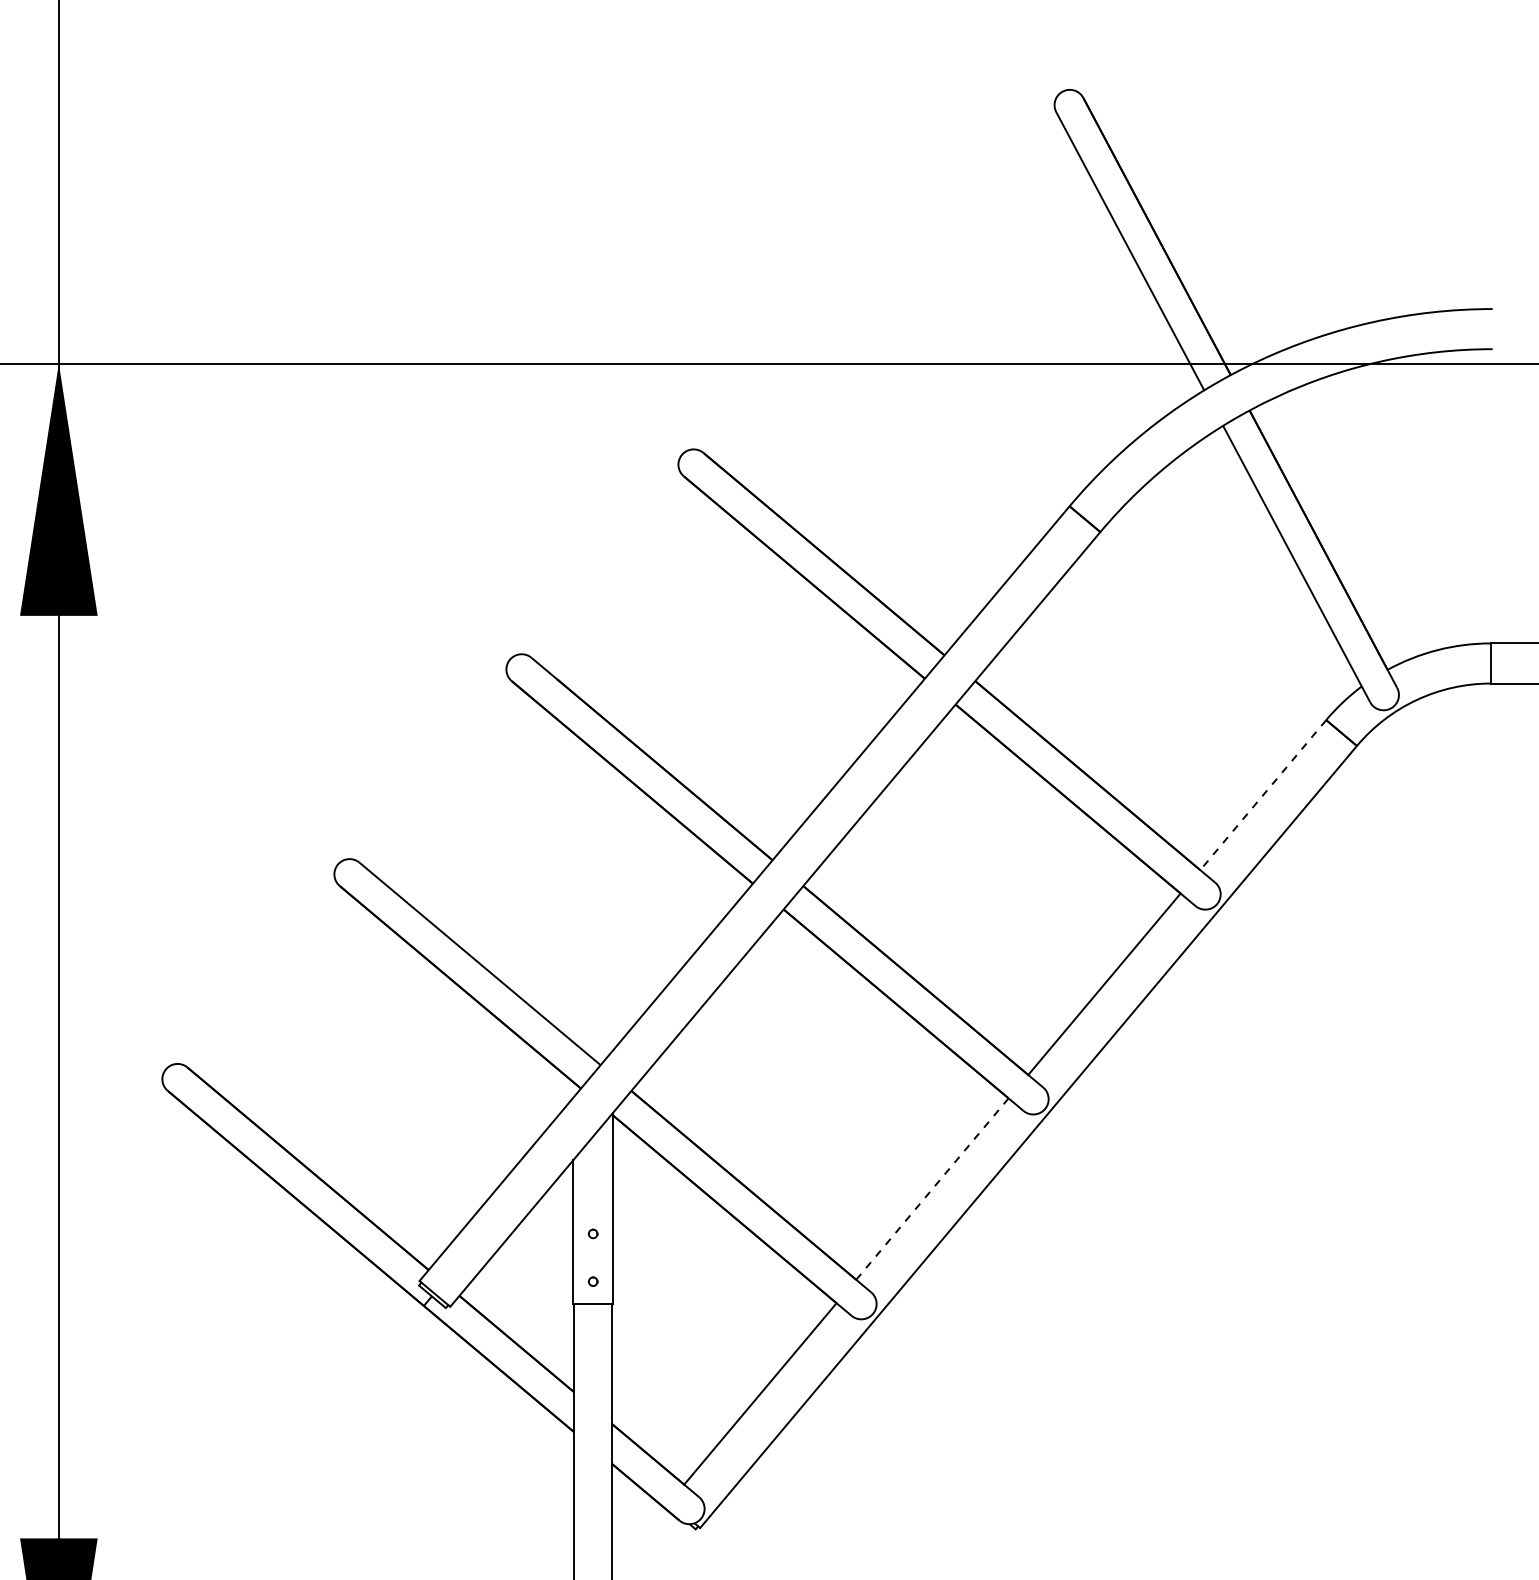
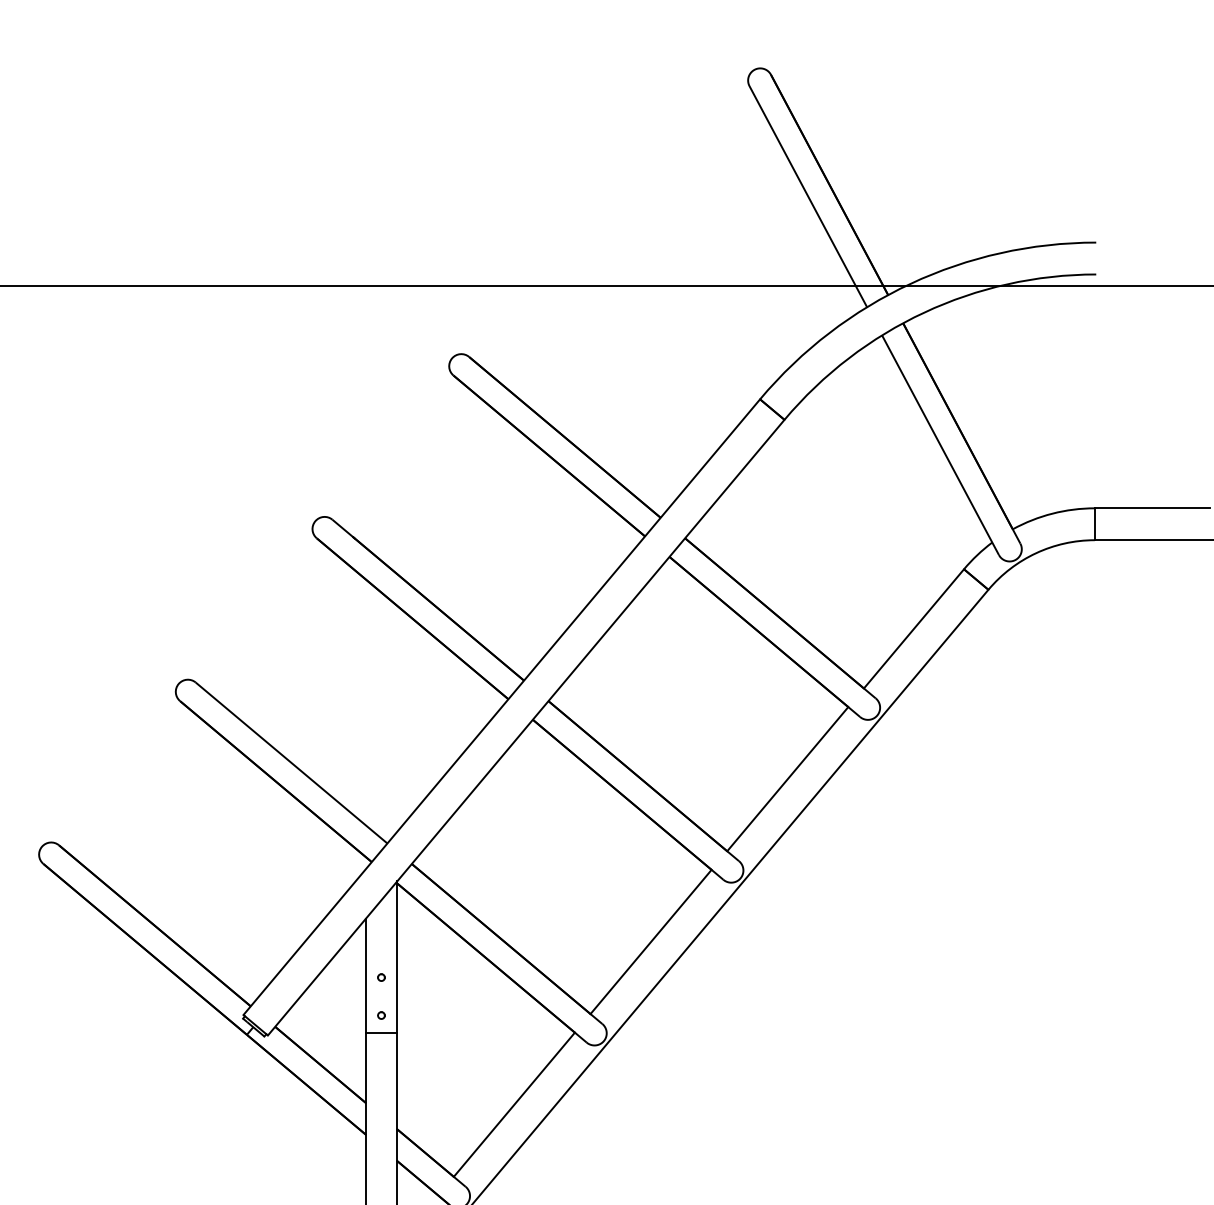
line: (1263, 795) -> (914, 629), dashed -> solid
line: (932, 1189) -> (651, 942), dashed -> solid

